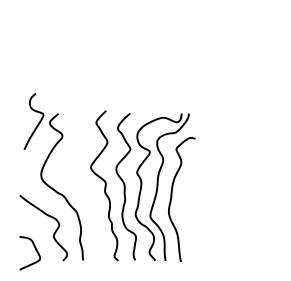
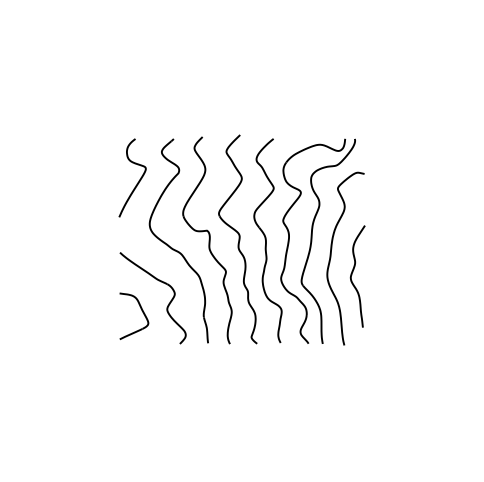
curve: (38, 123) -> (138, 180), moved
part: (82, 186) -> (207, 240), added
curve: (186, 211) -> (352, 275), added
part: (36, 250) -> (142, 312), moved

